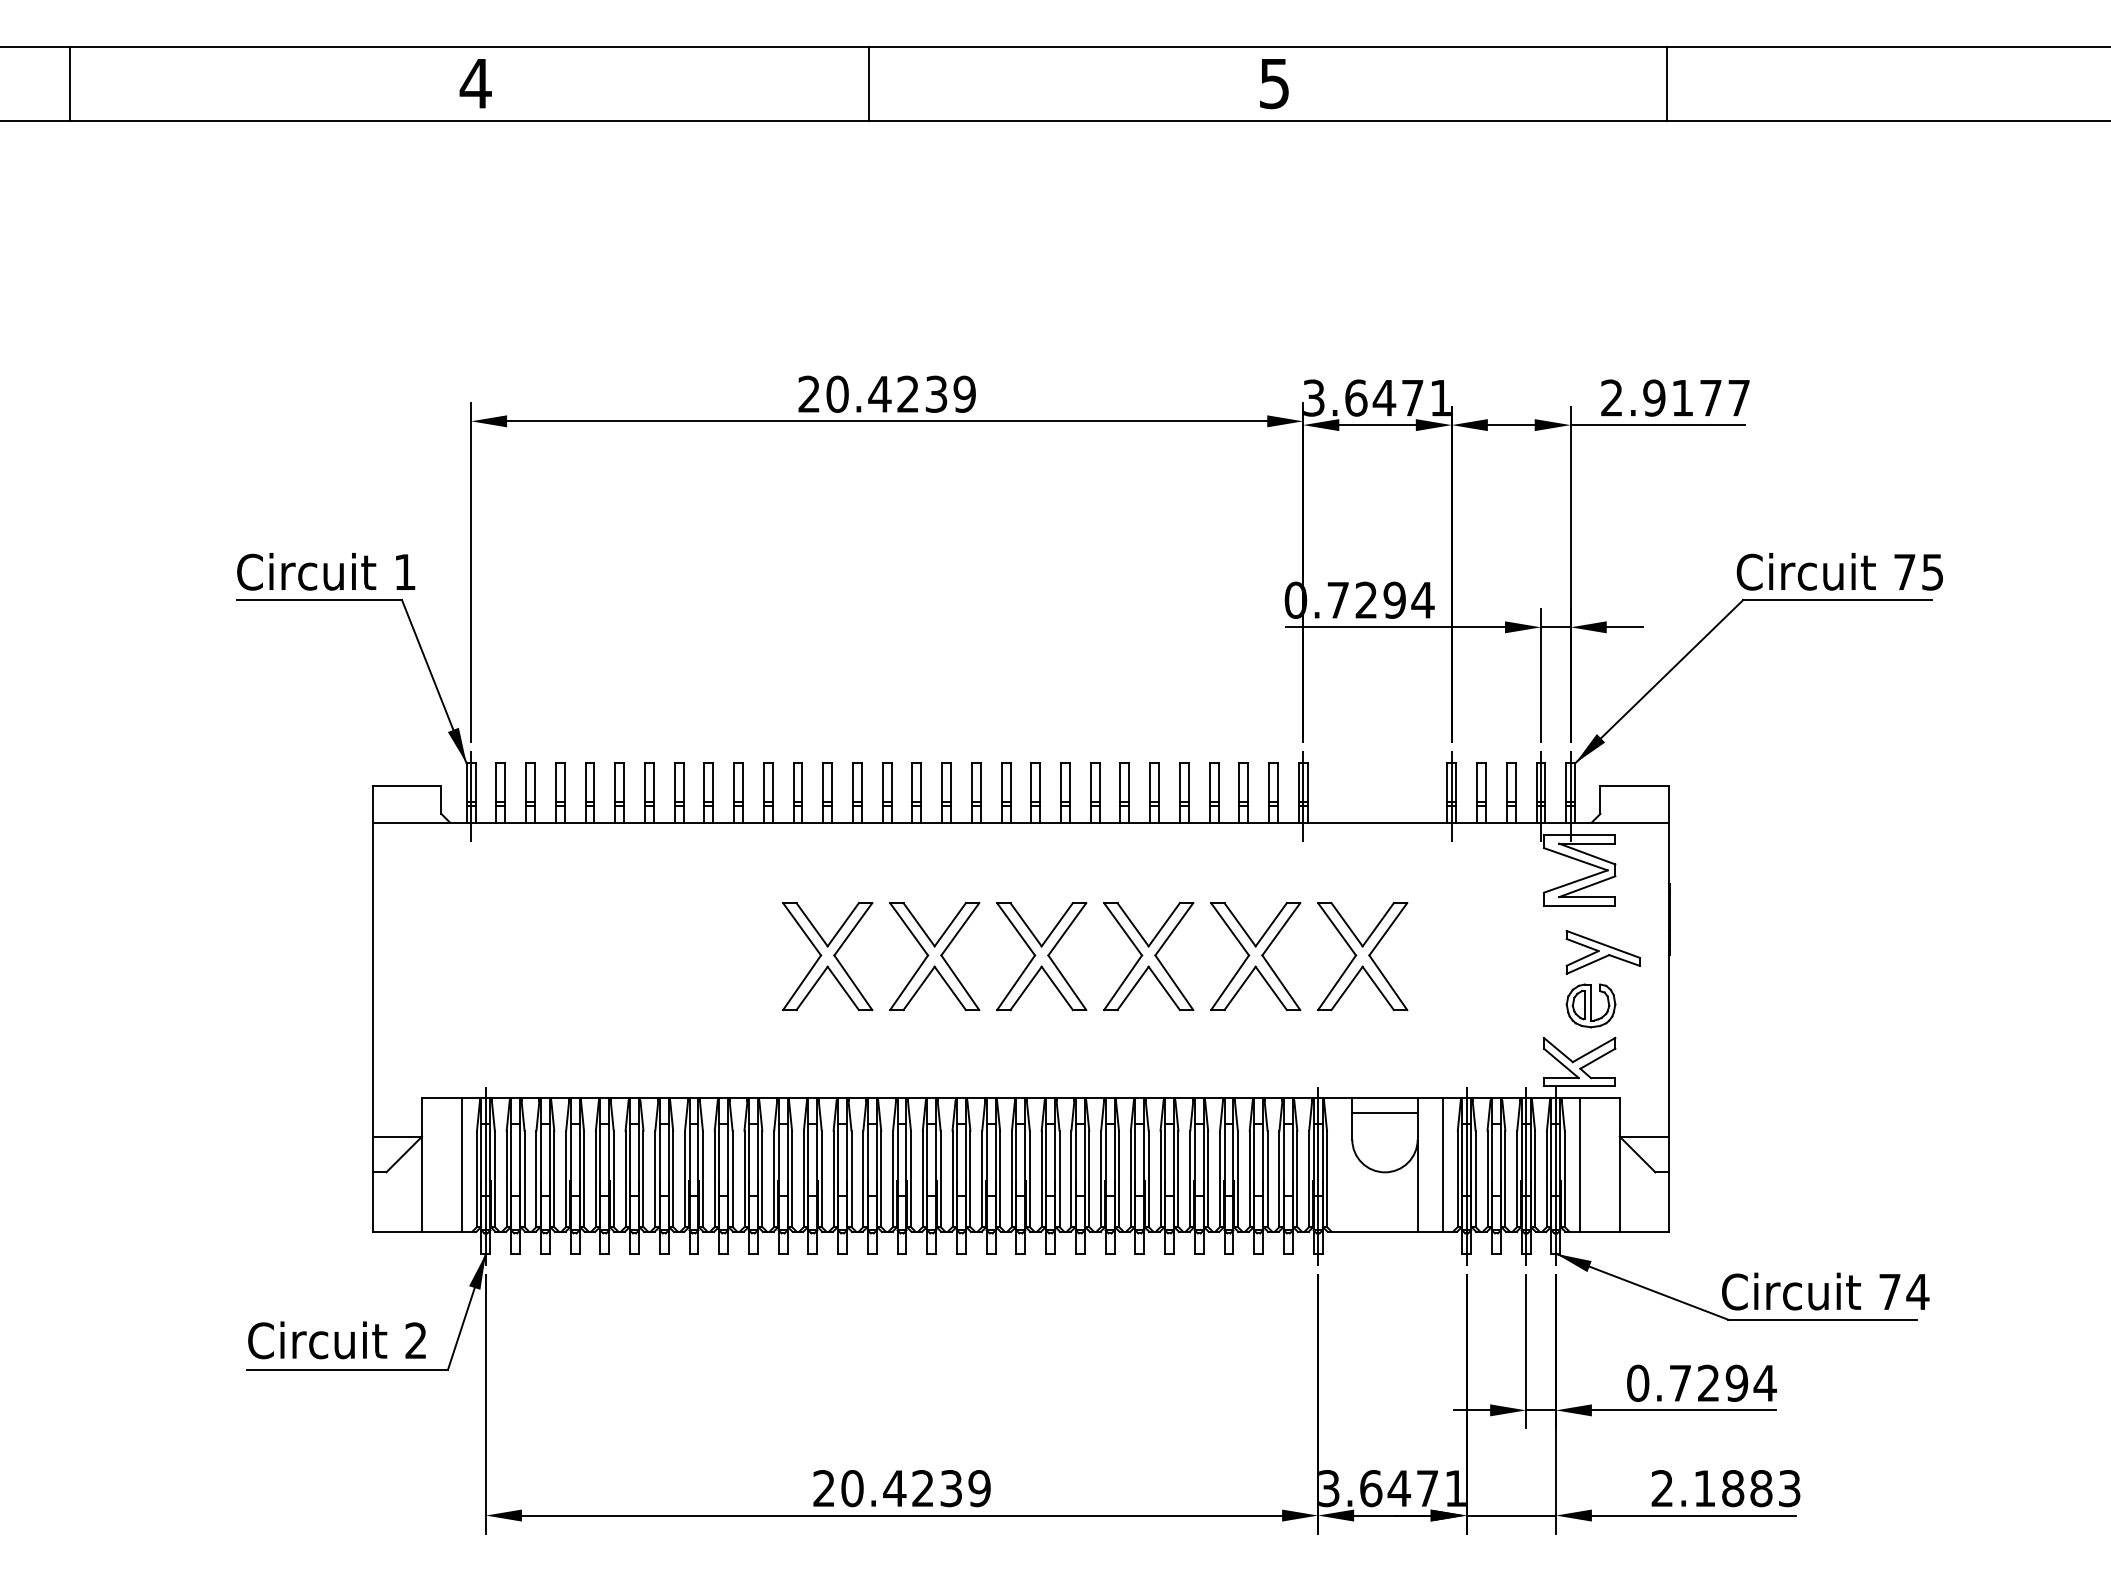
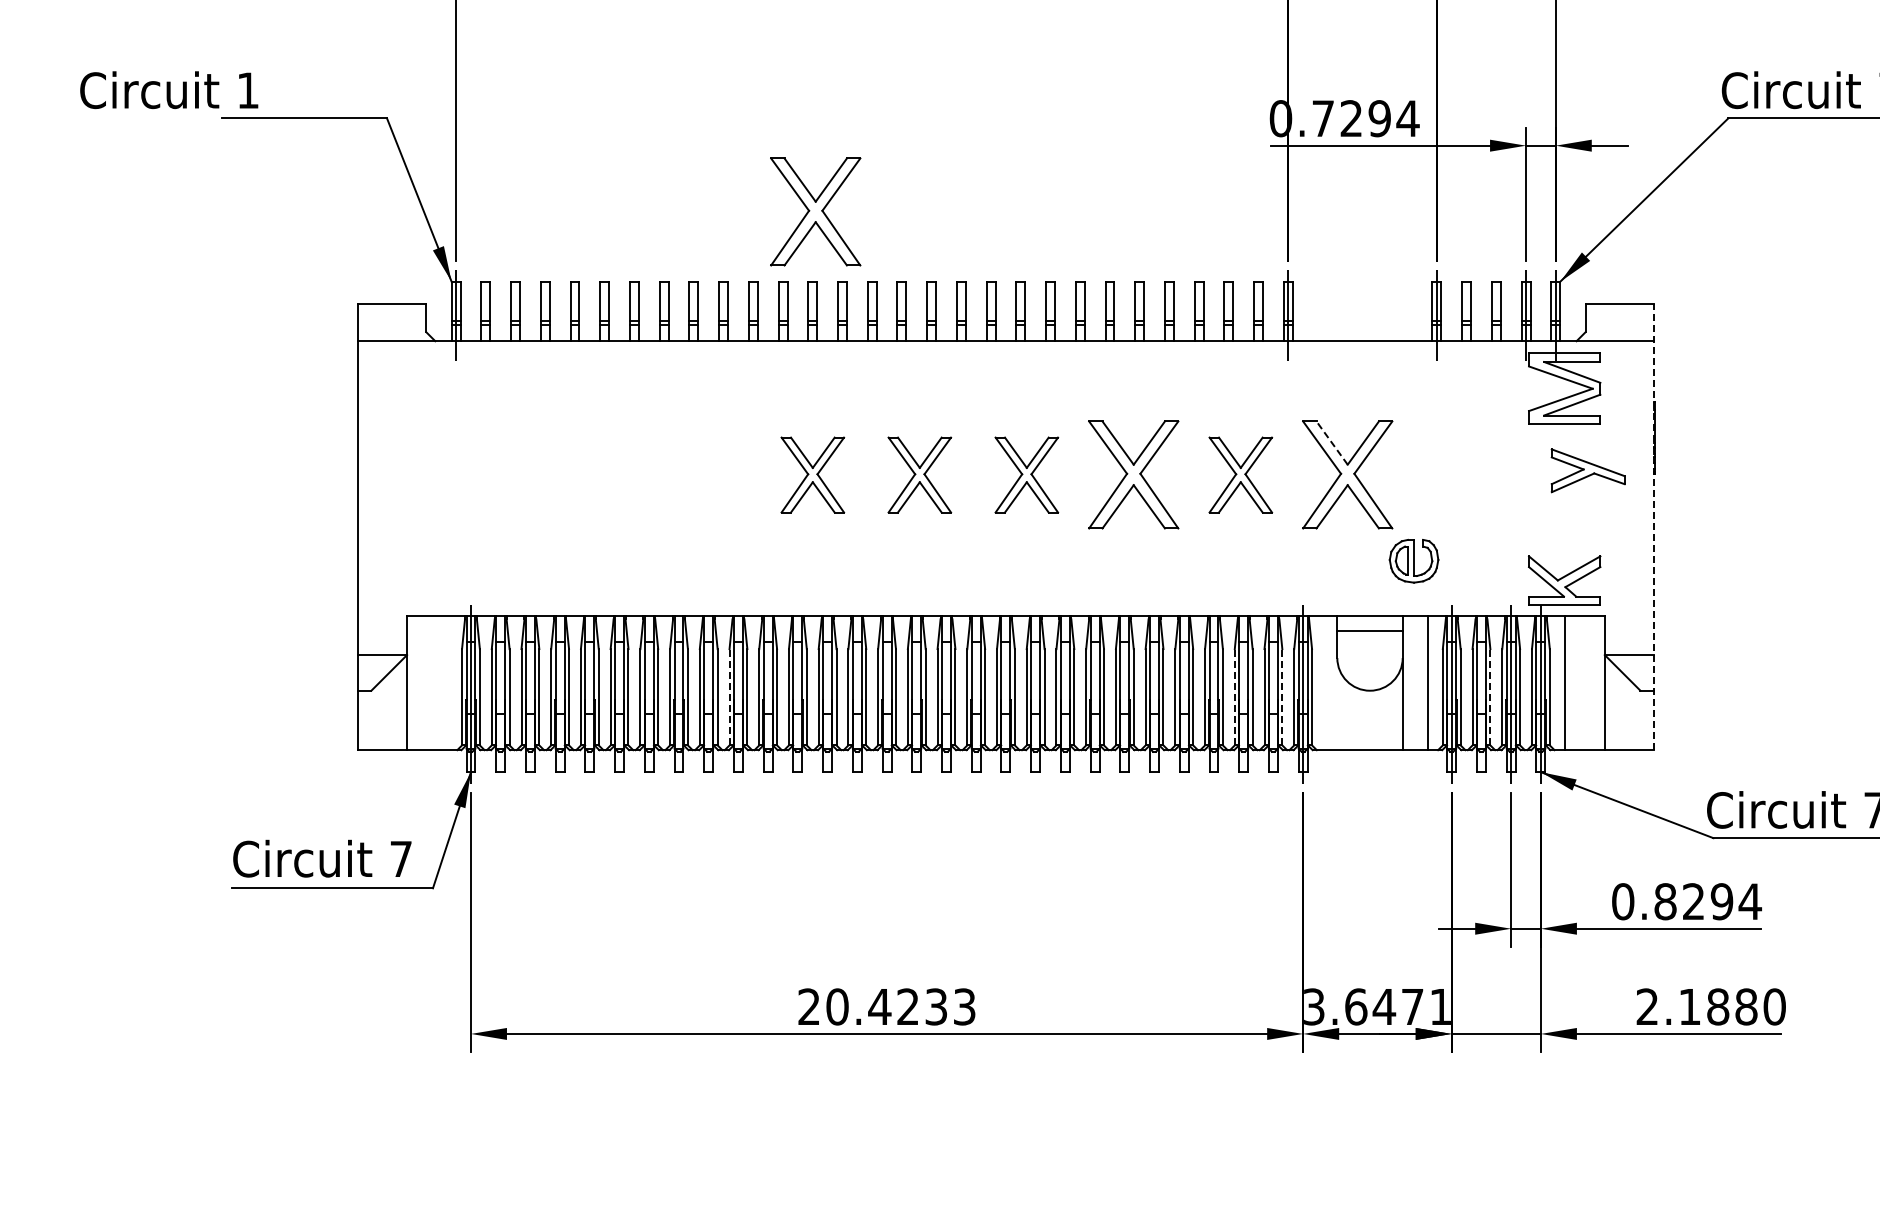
text: (326, 571) -> (169, 89), moved
part: (830, 693) -> (815, 211), added
line: (1347, 924) -> (1332, 442), solid -> dashed
part: (827, 956) -> (812, 474), size x0.7
part: (934, 956) -> (919, 474), size x0.7
part: (1041, 956) -> (1026, 474), size x0.7
part: (1255, 956) -> (1240, 474), size x0.7
part: (1590, 1005) -> (1413, 560), moved
line: (1668, 1008) -> (1653, 526), solid -> dashed
line: (462, 1164) -> (447, 682), removed
line: (744, 1178) -> (729, 696), solid -> dashed
line: (1249, 1178) -> (1234, 696), solid -> dashed
line: (1297, 1178) -> (1282, 696), solid -> dashed
line: (1505, 1178) -> (1490, 696), solid -> dashed
text: (415, 1340) -> (400, 858), 2 -> 7
text: (1680, 1382) -> (1665, 900), 0.7294 -> 0.8294
text: (979, 1488) -> (964, 1006), 20.4239 -> 20.4233
text: (1789, 1488) -> (1774, 1006), 2.1883 -> 2.1880

